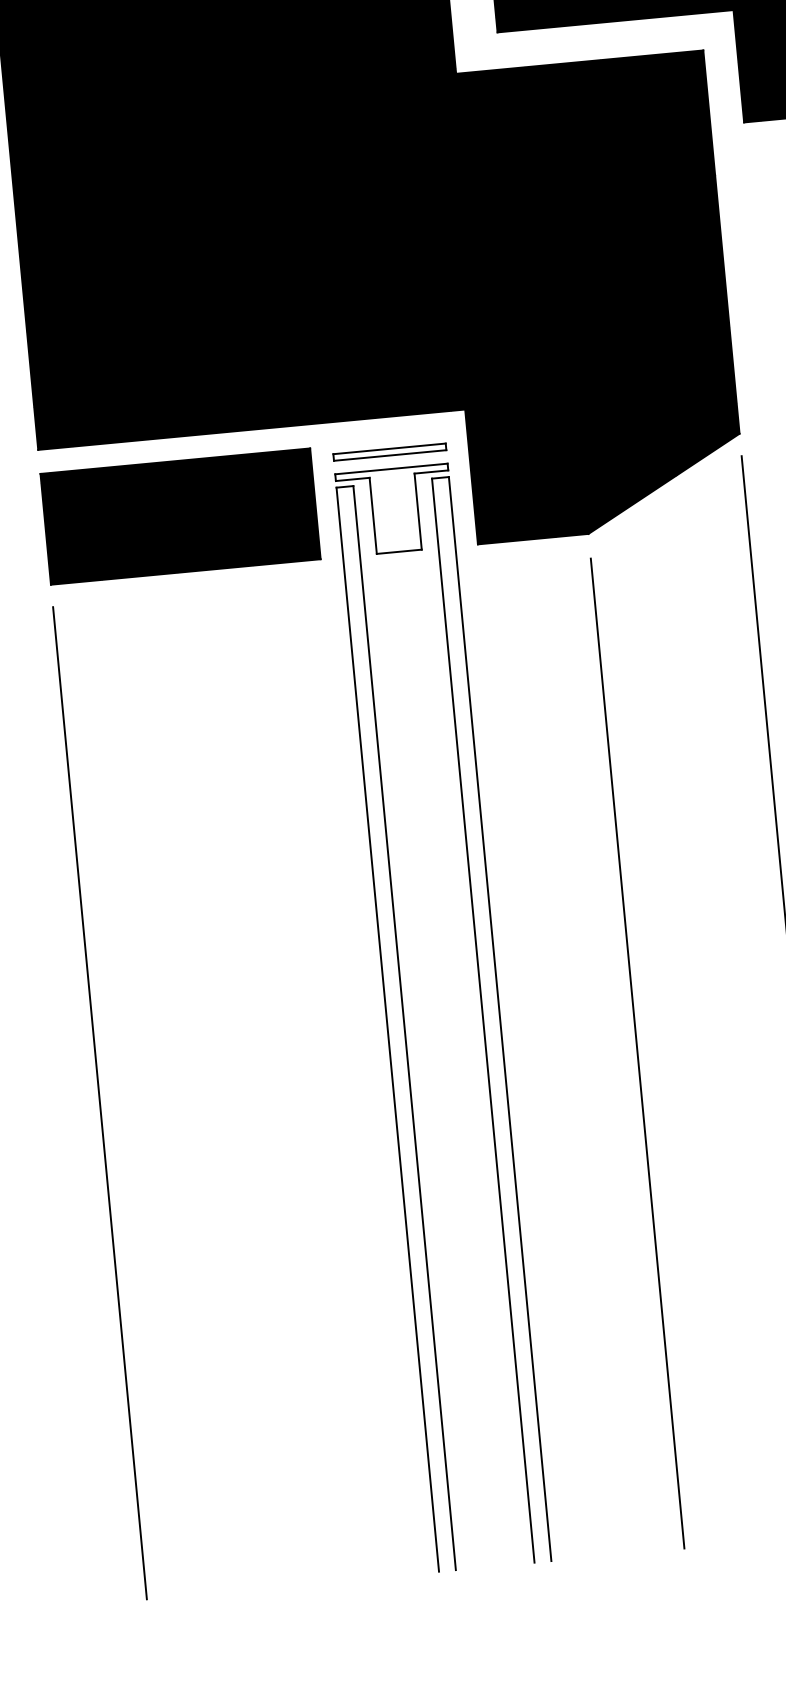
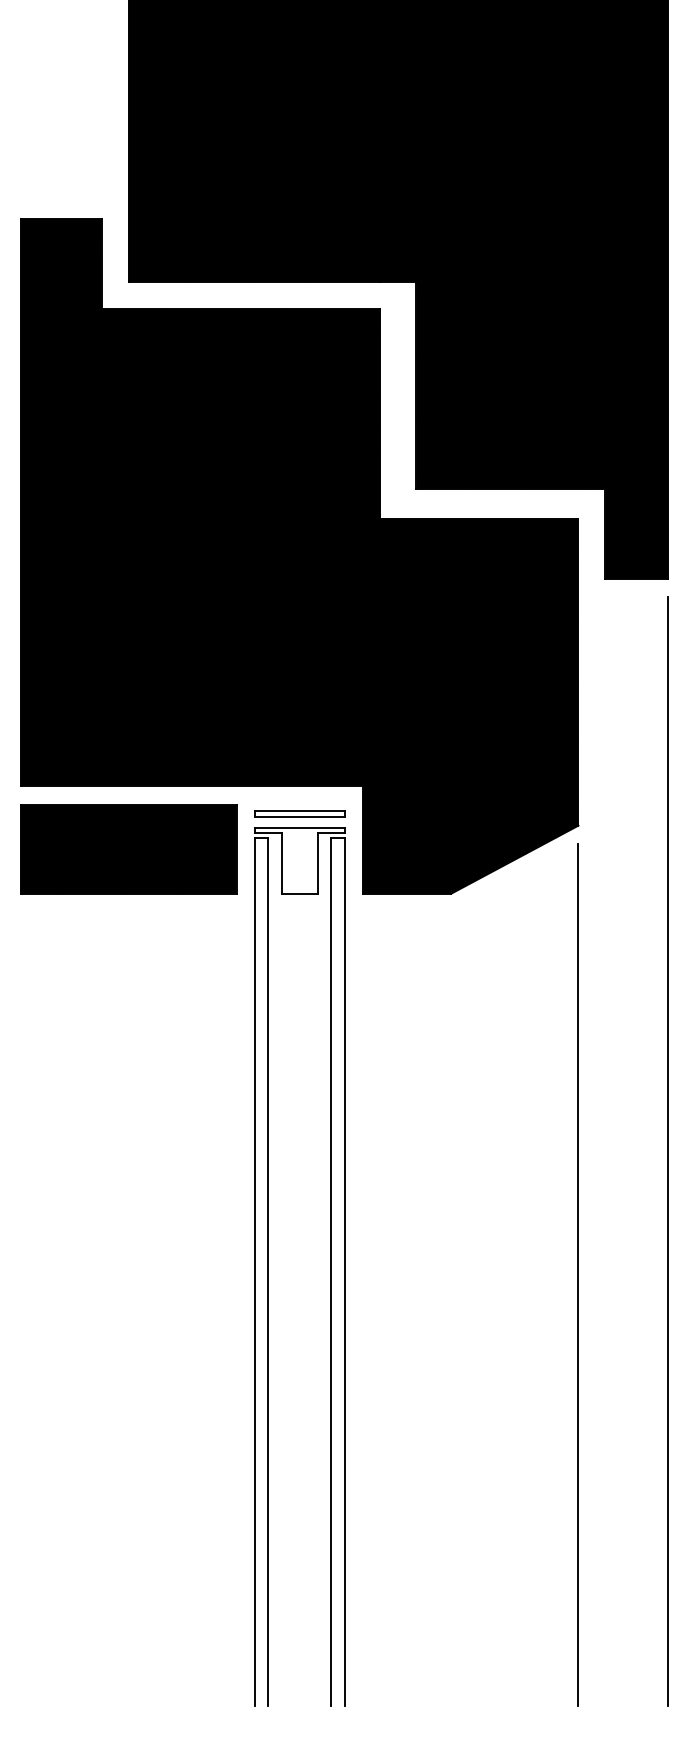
line: (636, 1053) -> (450, 1309), removed
line: (99, 1102) -> (20, 1308), removed

